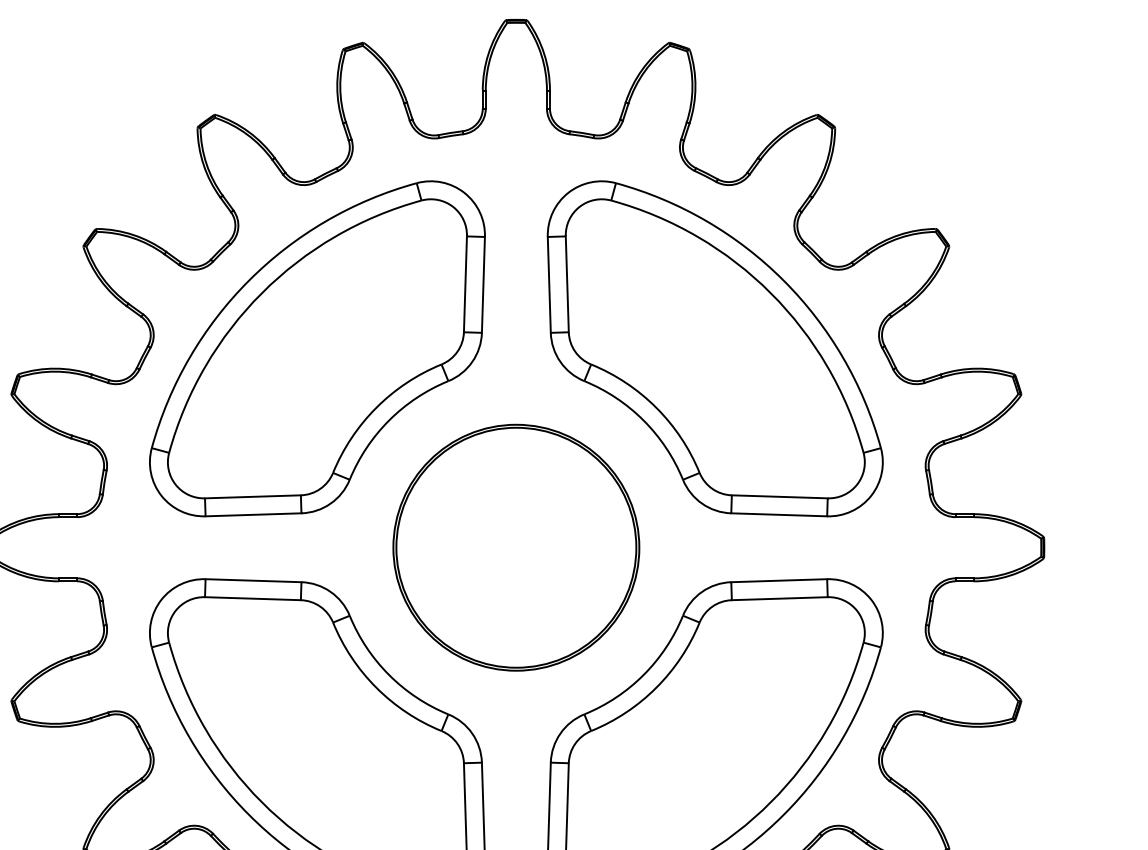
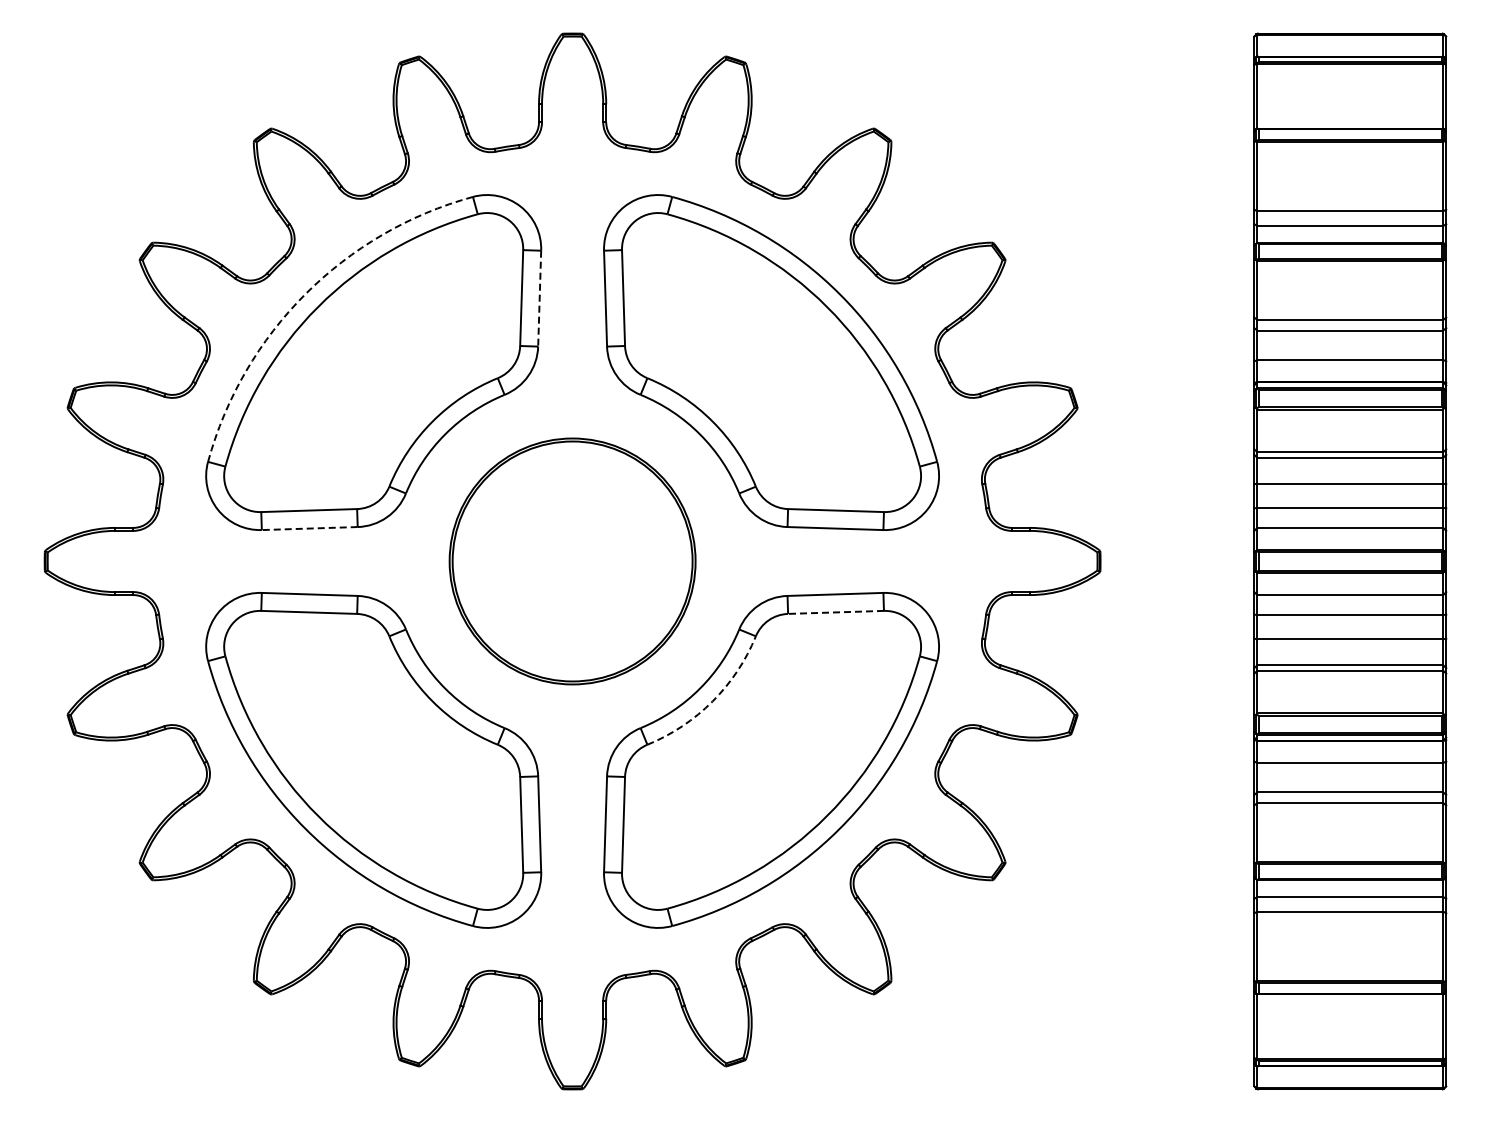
arc: (249, 280) -> (305, 294), solid -> dashed
line: (483, 284) -> (539, 298), solid -> dashed
line: (253, 514) -> (309, 528), solid -> dashed
line: (780, 598) -> (836, 612), solid -> dashed
arc: (656, 687) -> (712, 701), solid -> dashed

